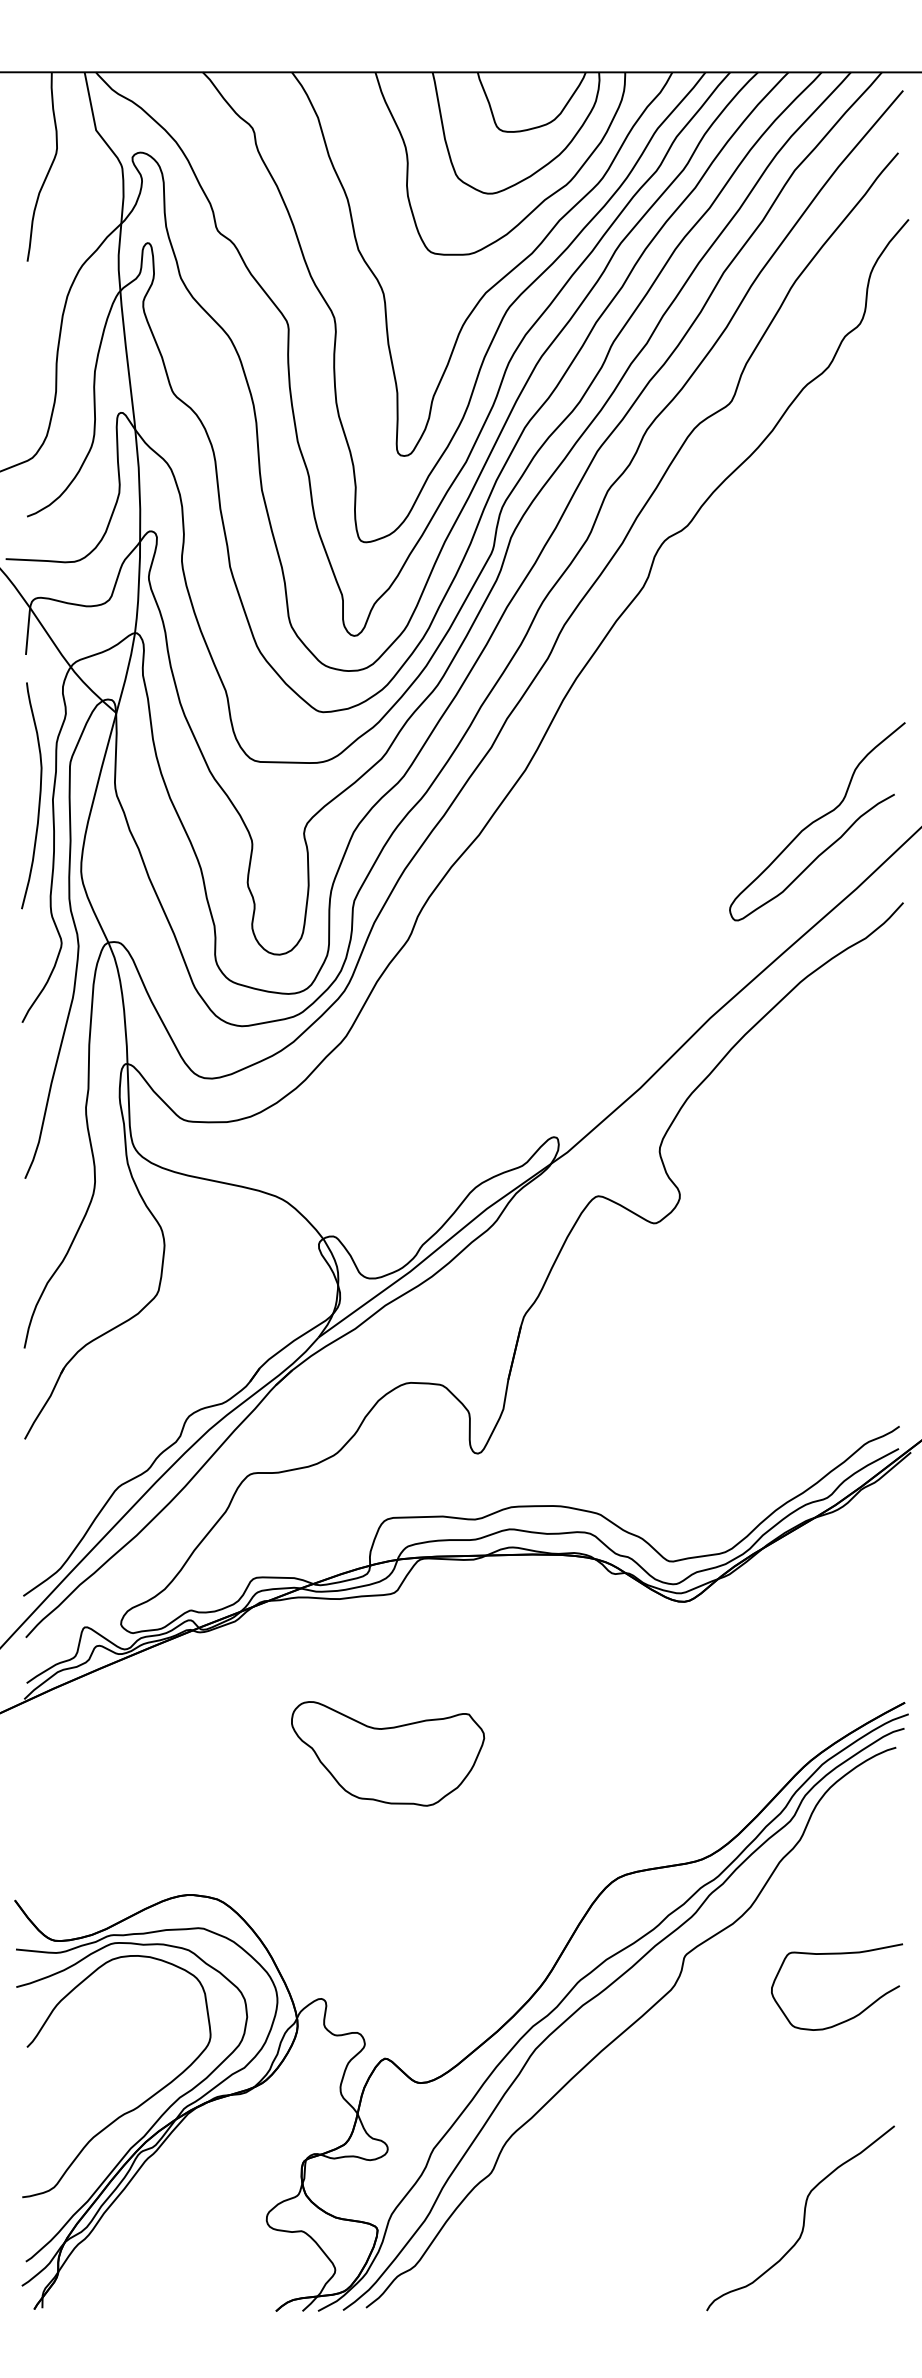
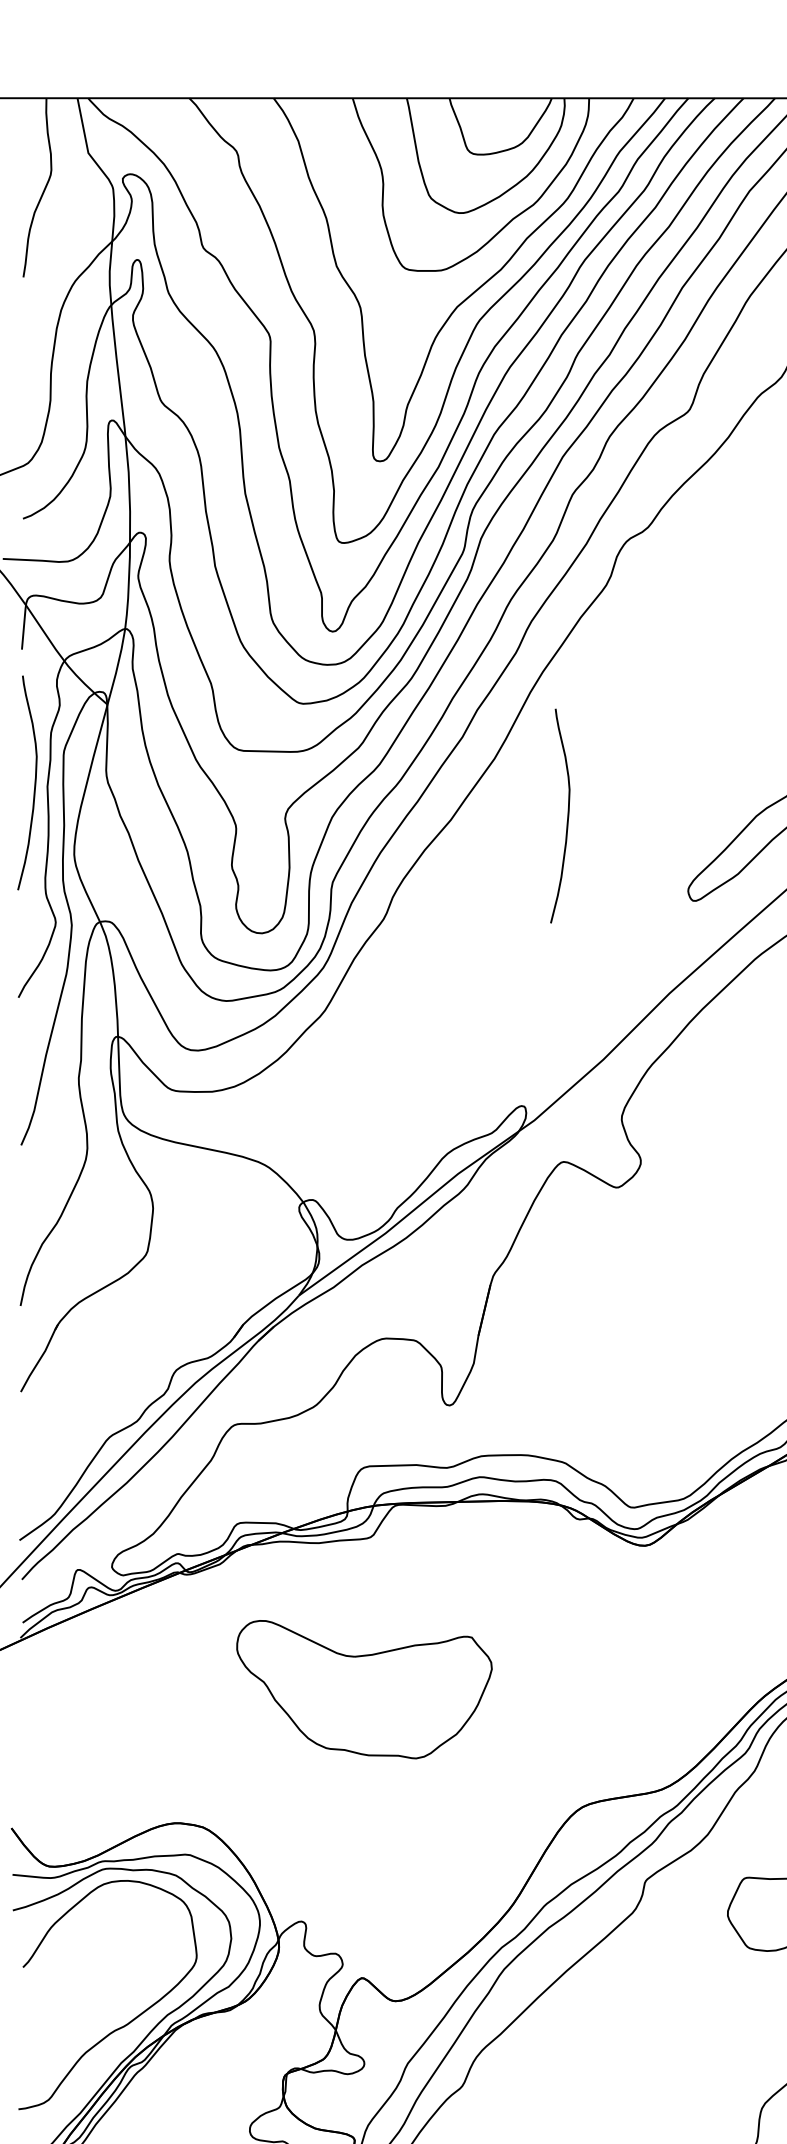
curve: (602, 830) -> (567, 815), added
part: (388, 1753) -> (365, 1689), size x1.4

